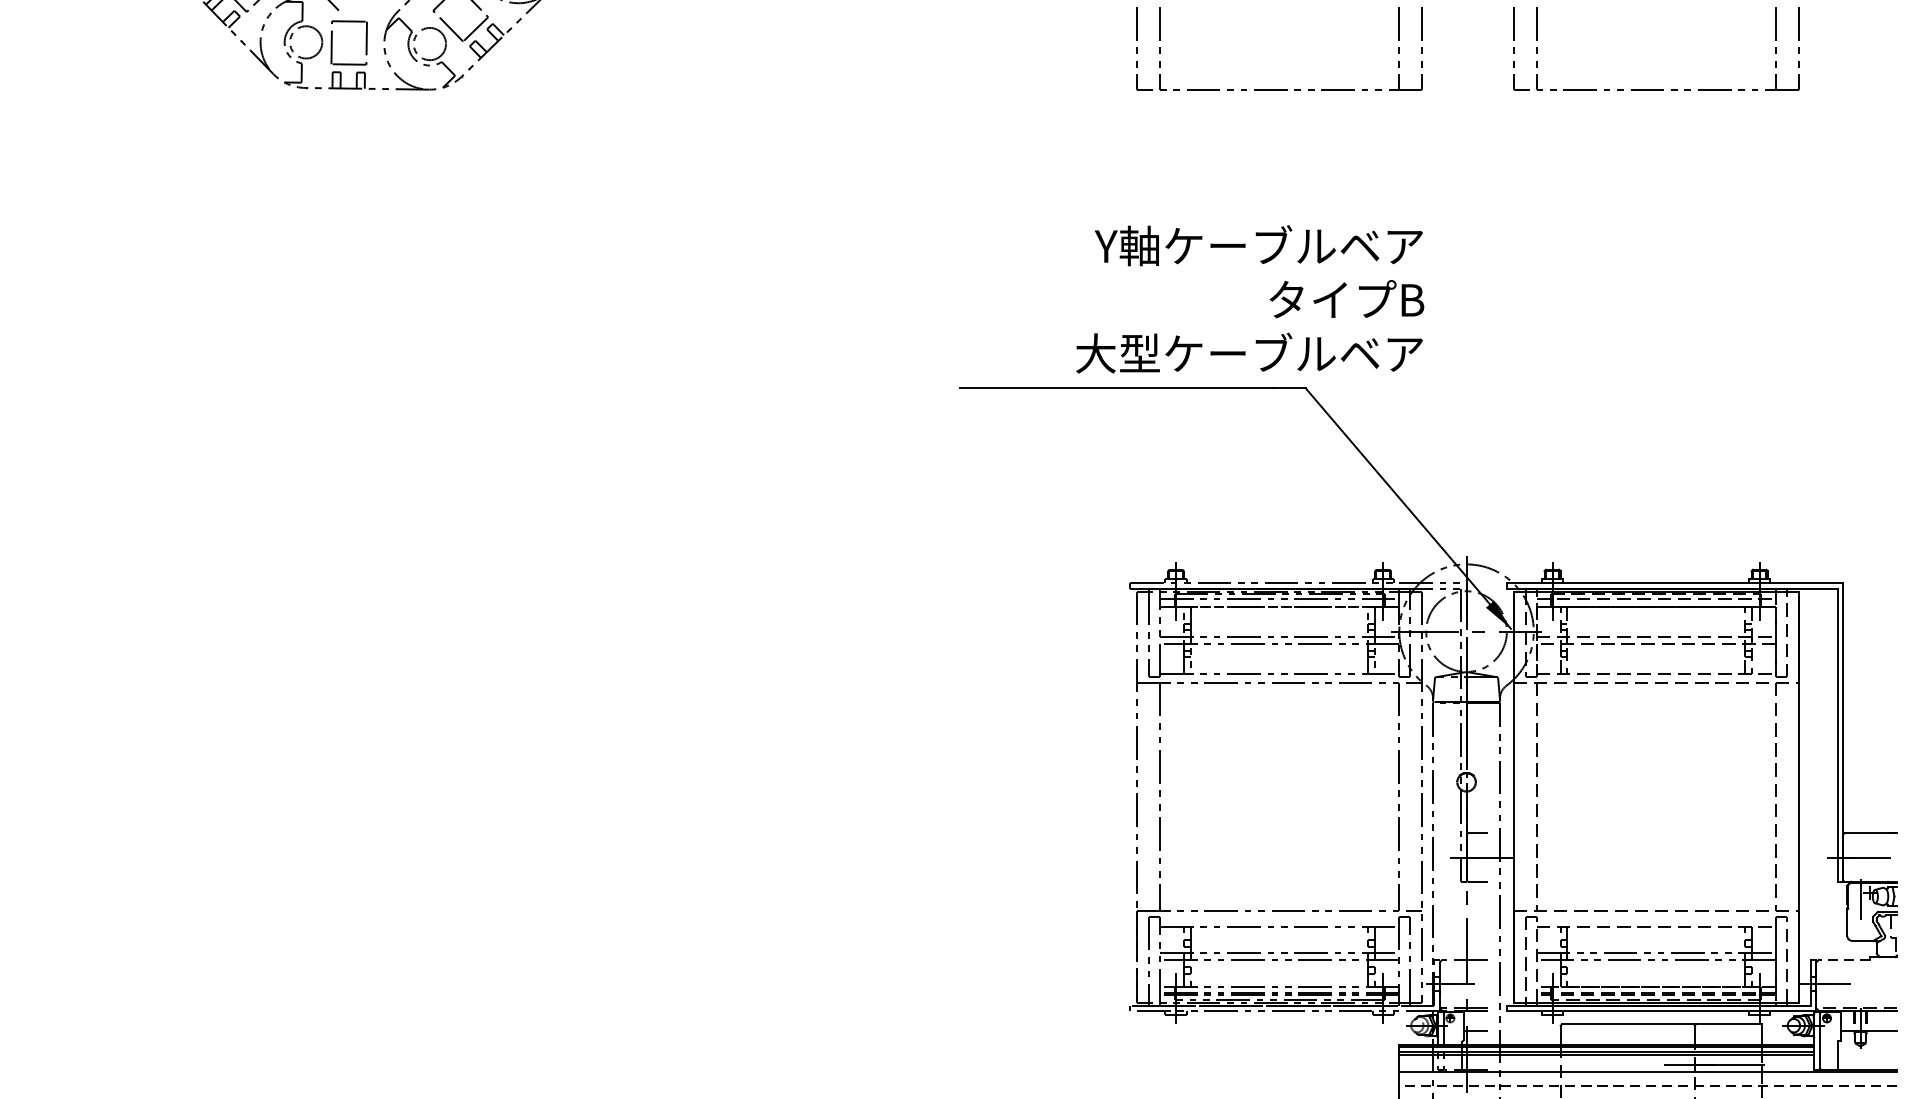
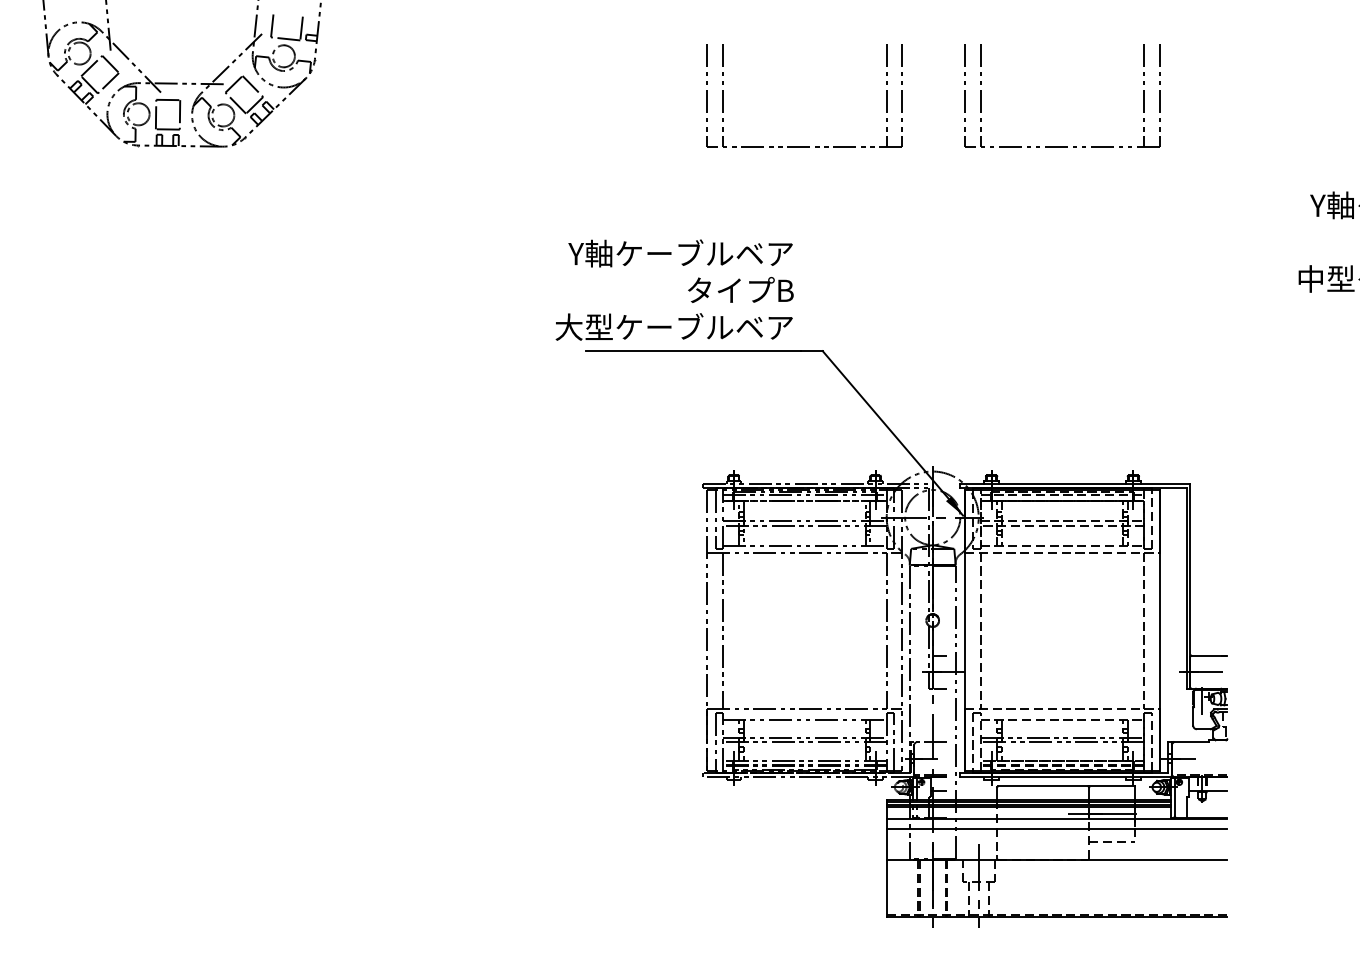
text: (1249, 298) -> (674, 289), moved
line: (1843, 960) -> (1190, 742), dashed -> solid
line: (1647, 1085) -> (1056, 828), dashed -> solid

